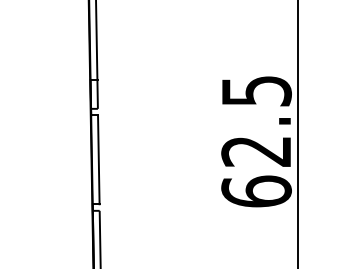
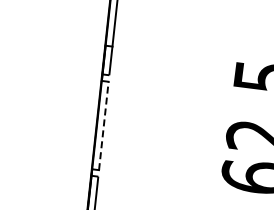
line: (98, 159) -> (103, 125), solid -> dashed

